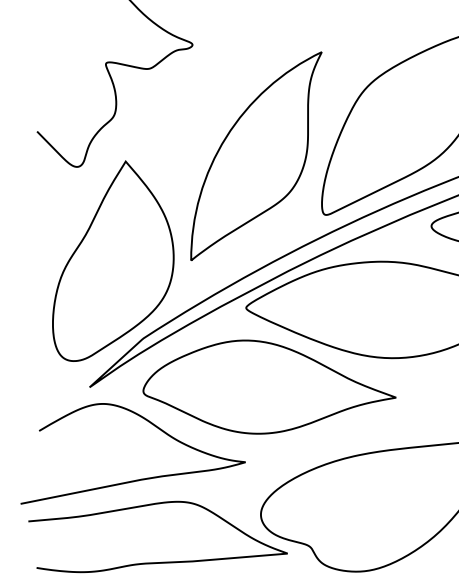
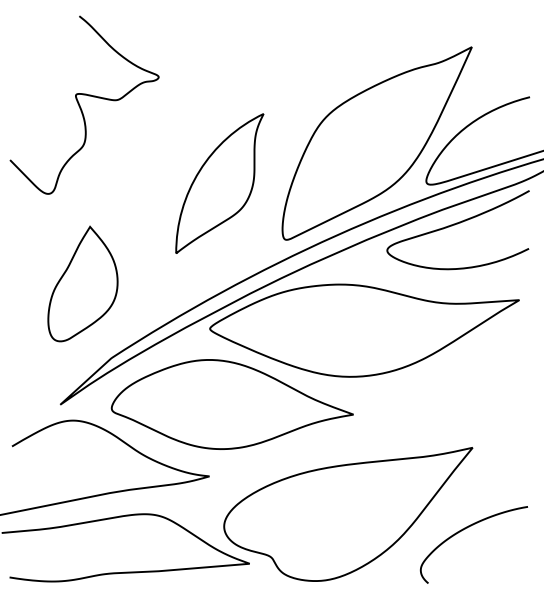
part: (256, 156) -> (219, 183), size x0.7
part: (112, 260) -> (82, 283), size x0.6

